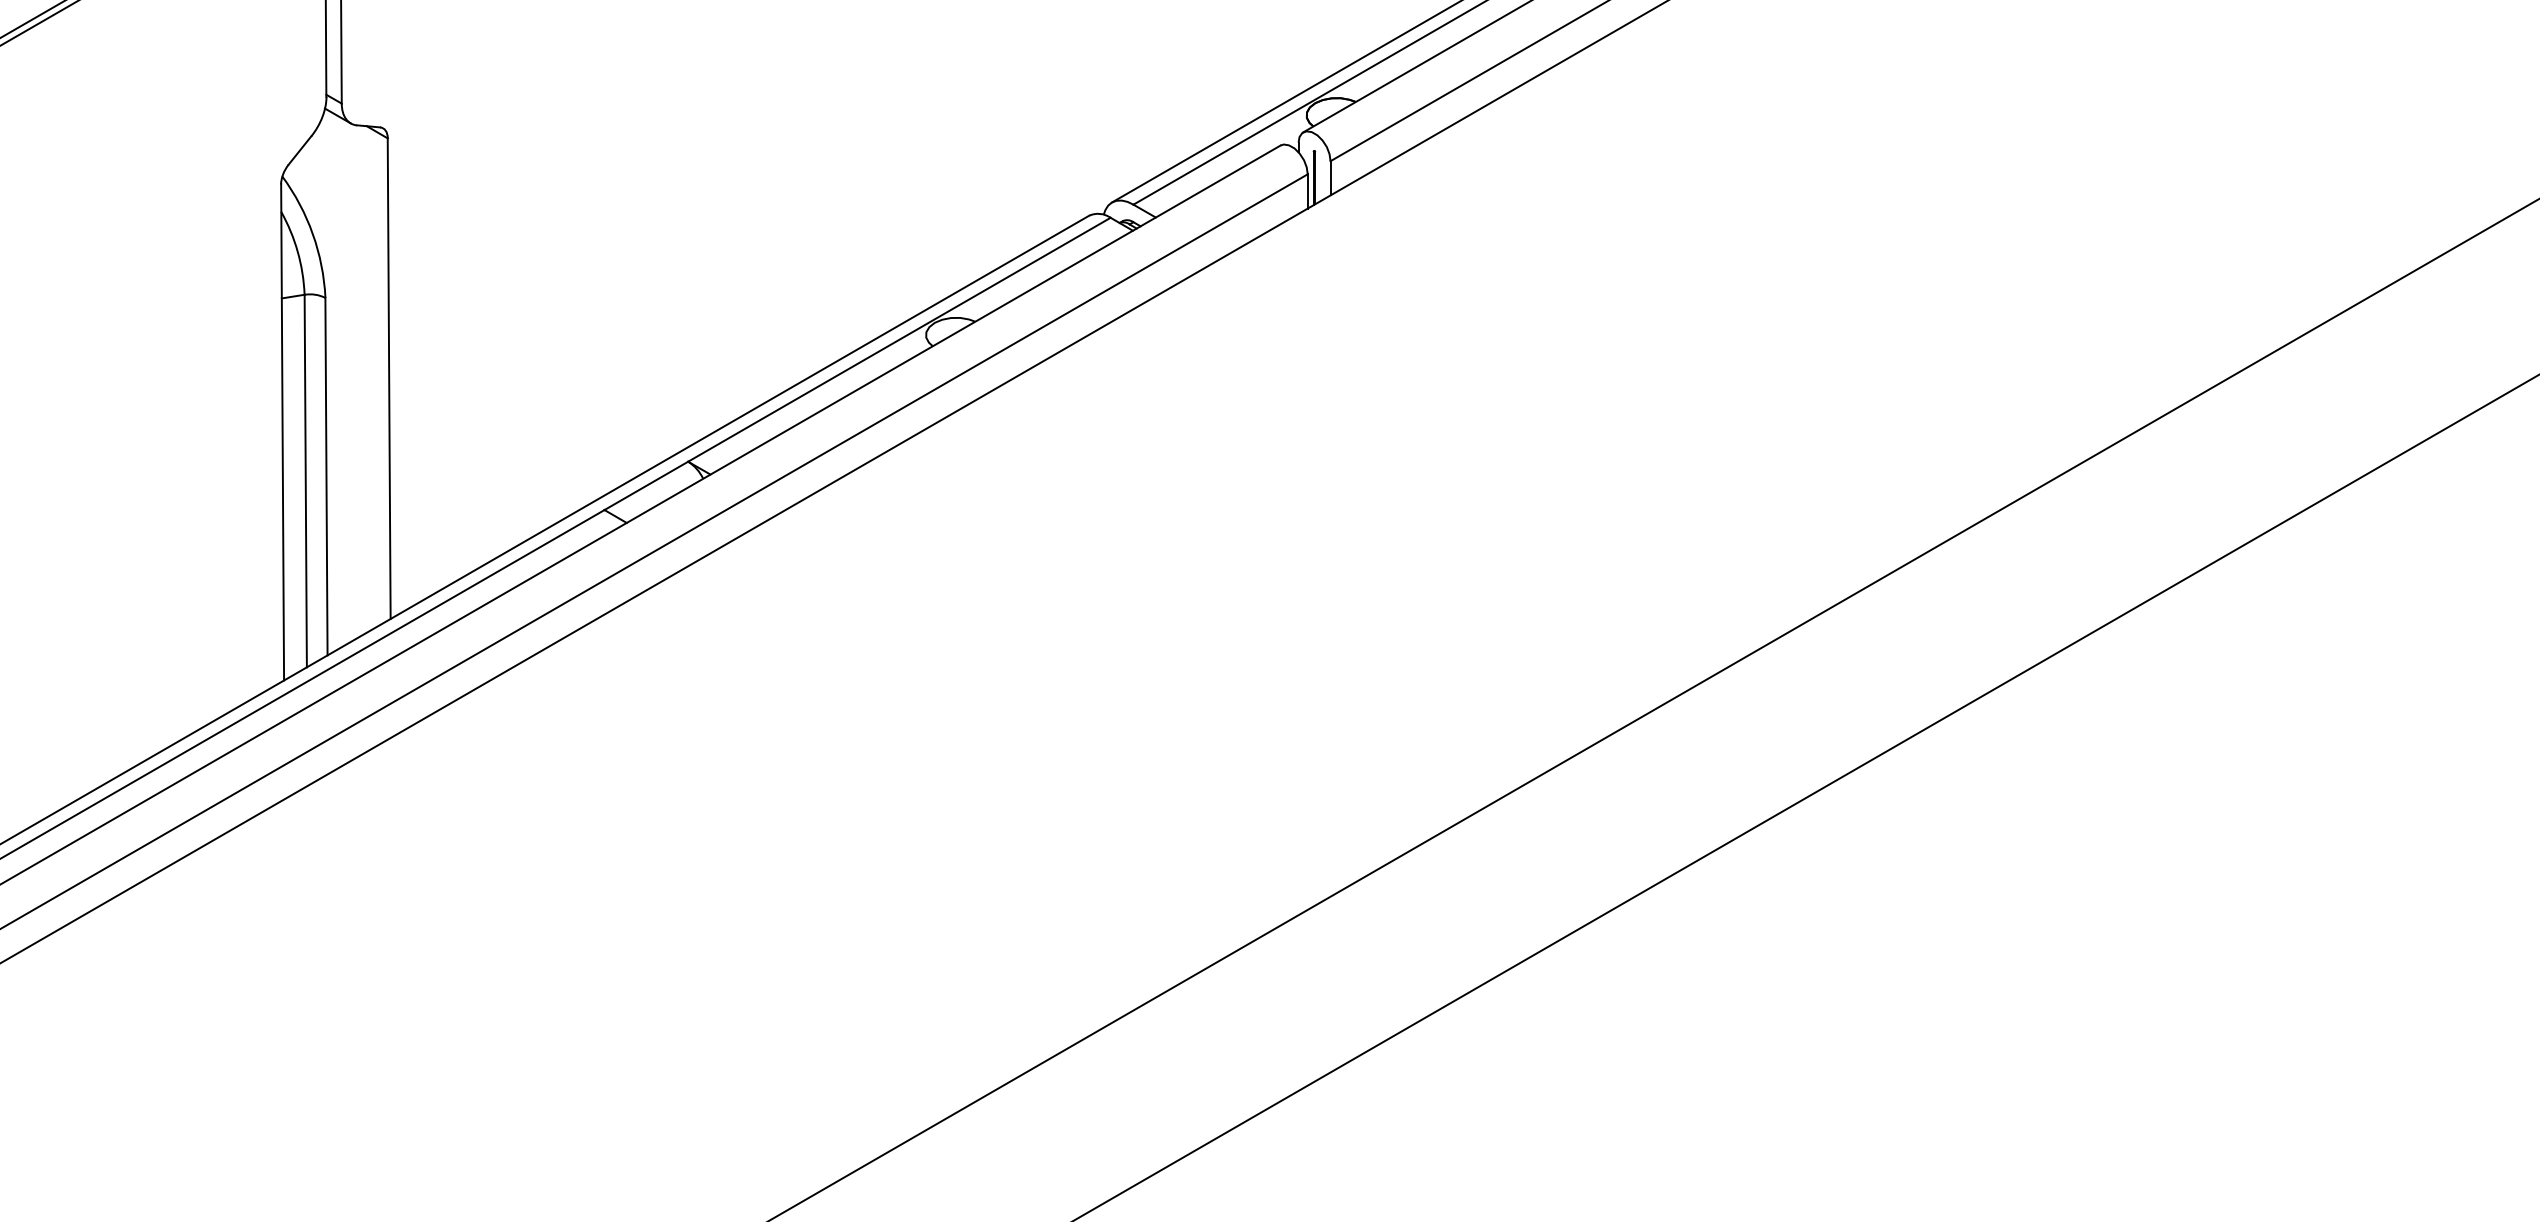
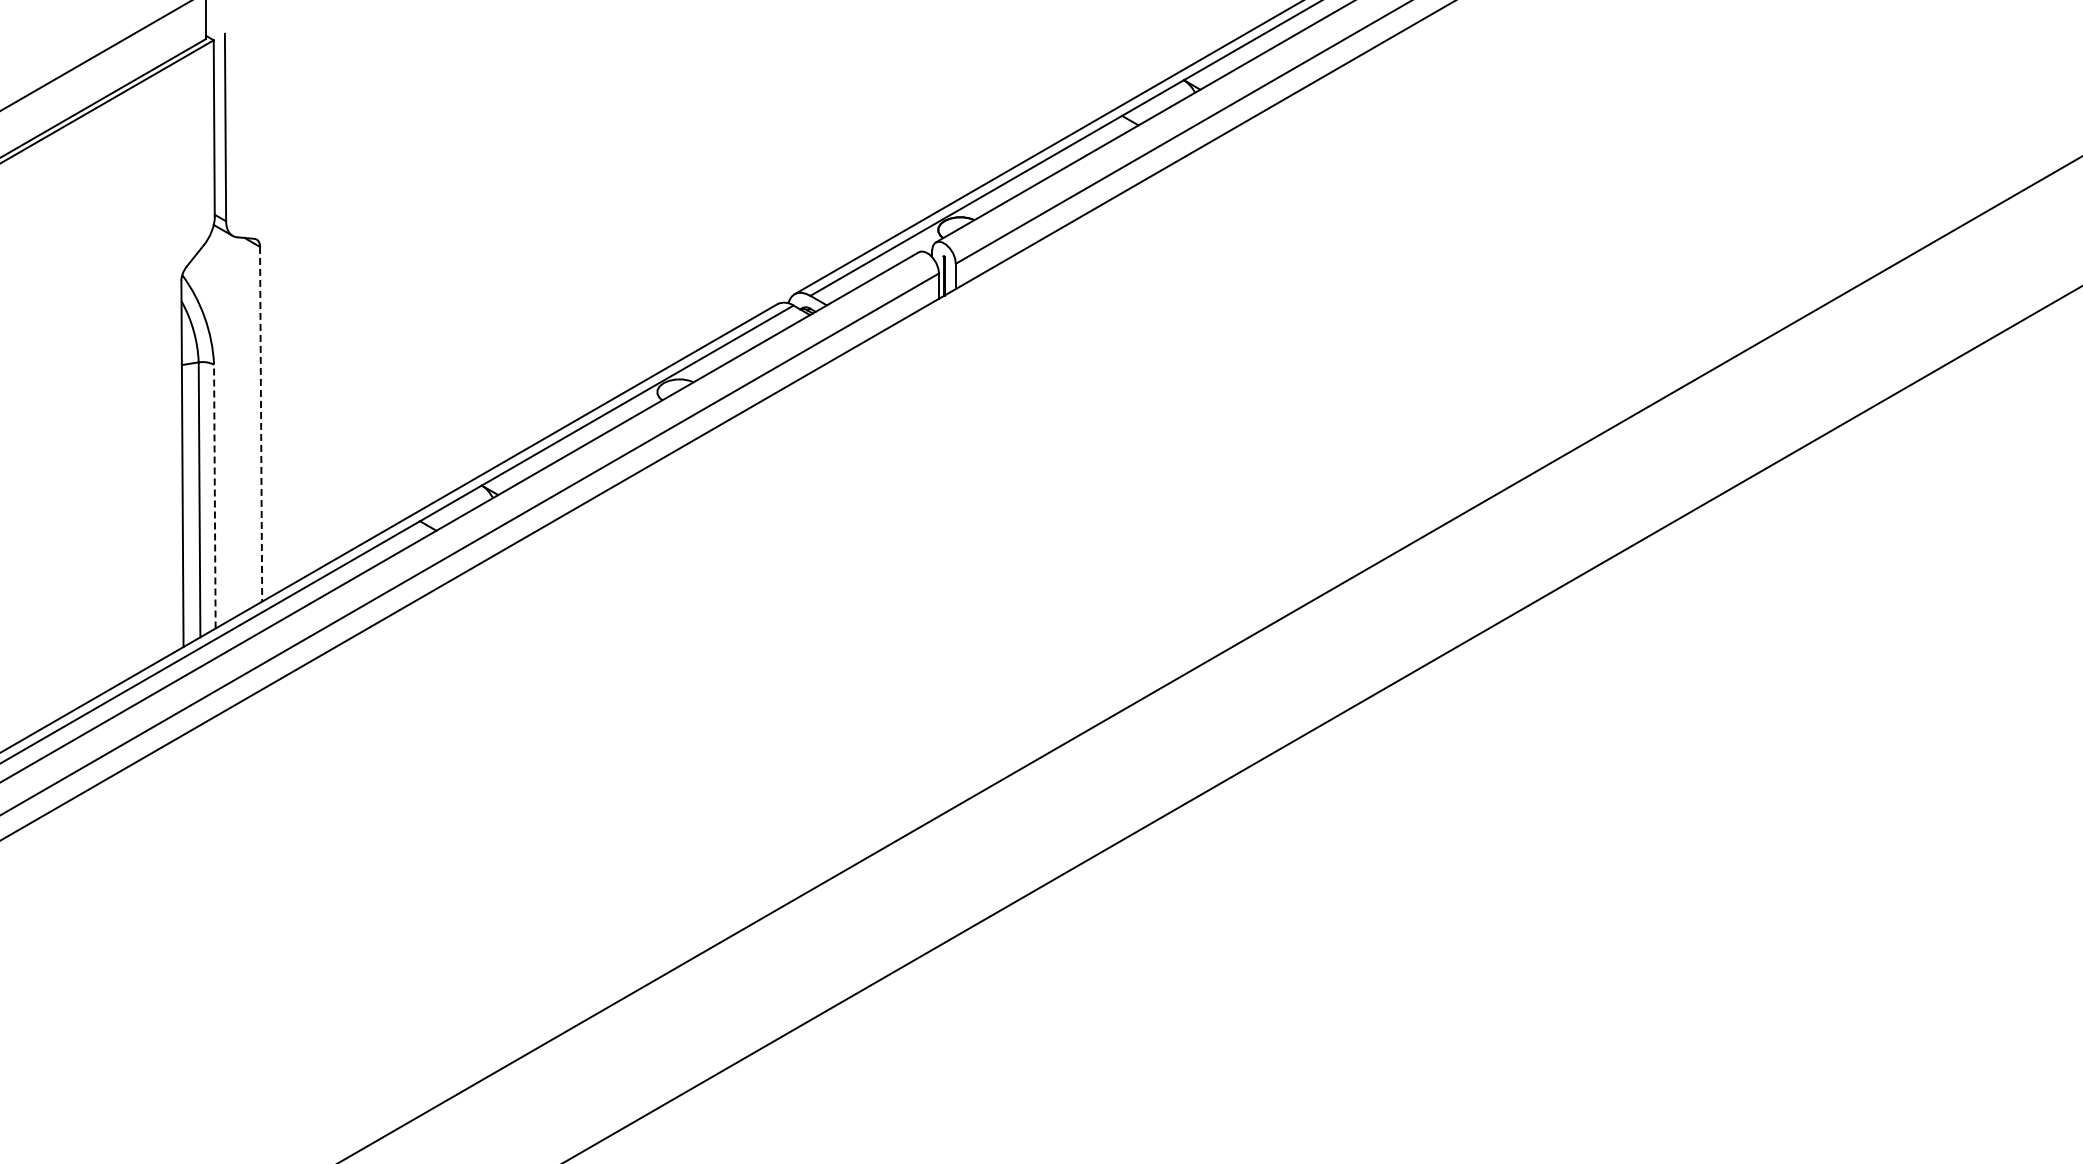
line: (389, 378) -> (261, 424), solid -> dashed
line: (325, 476) -> (214, 496), solid -> dashed

